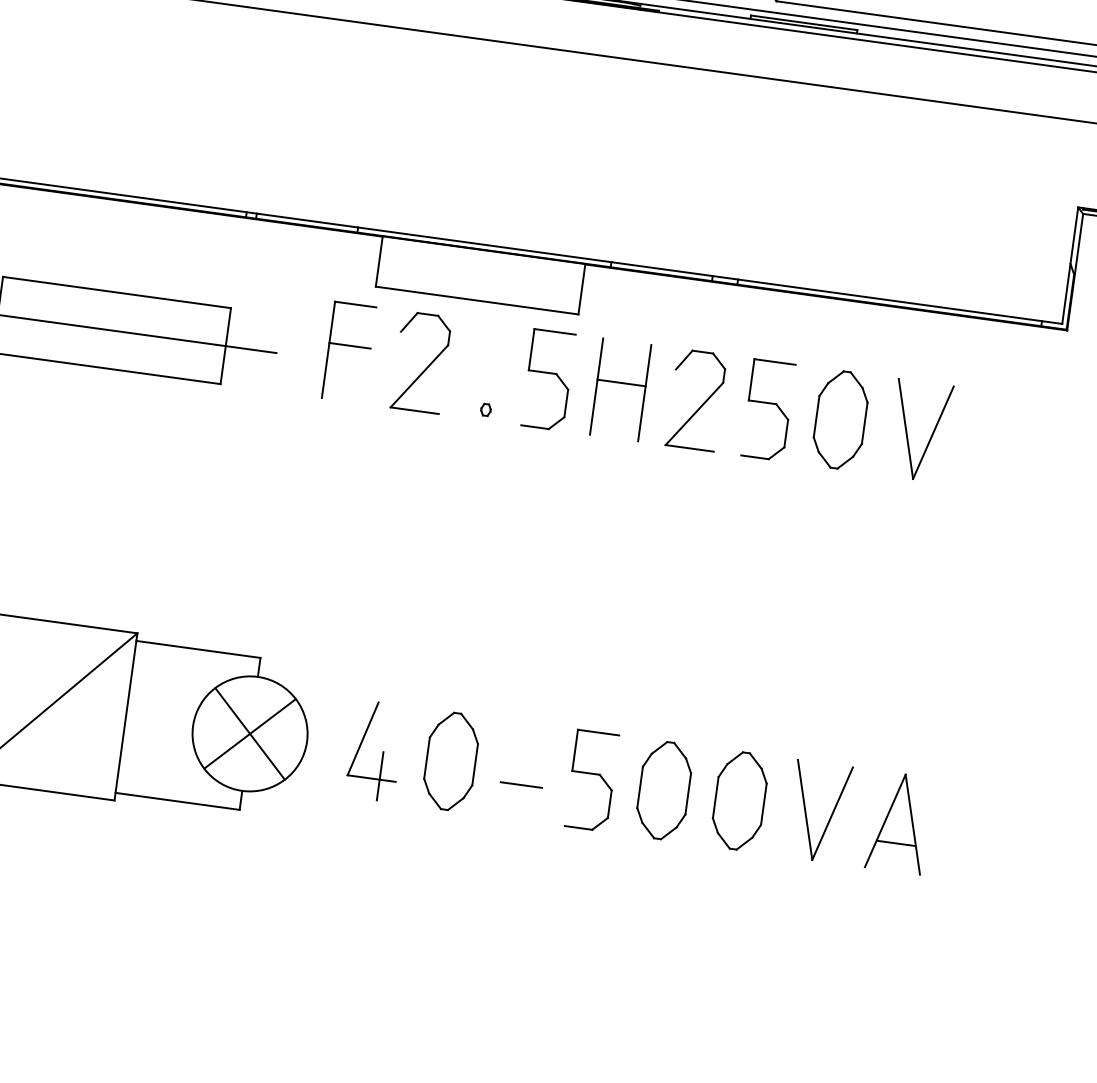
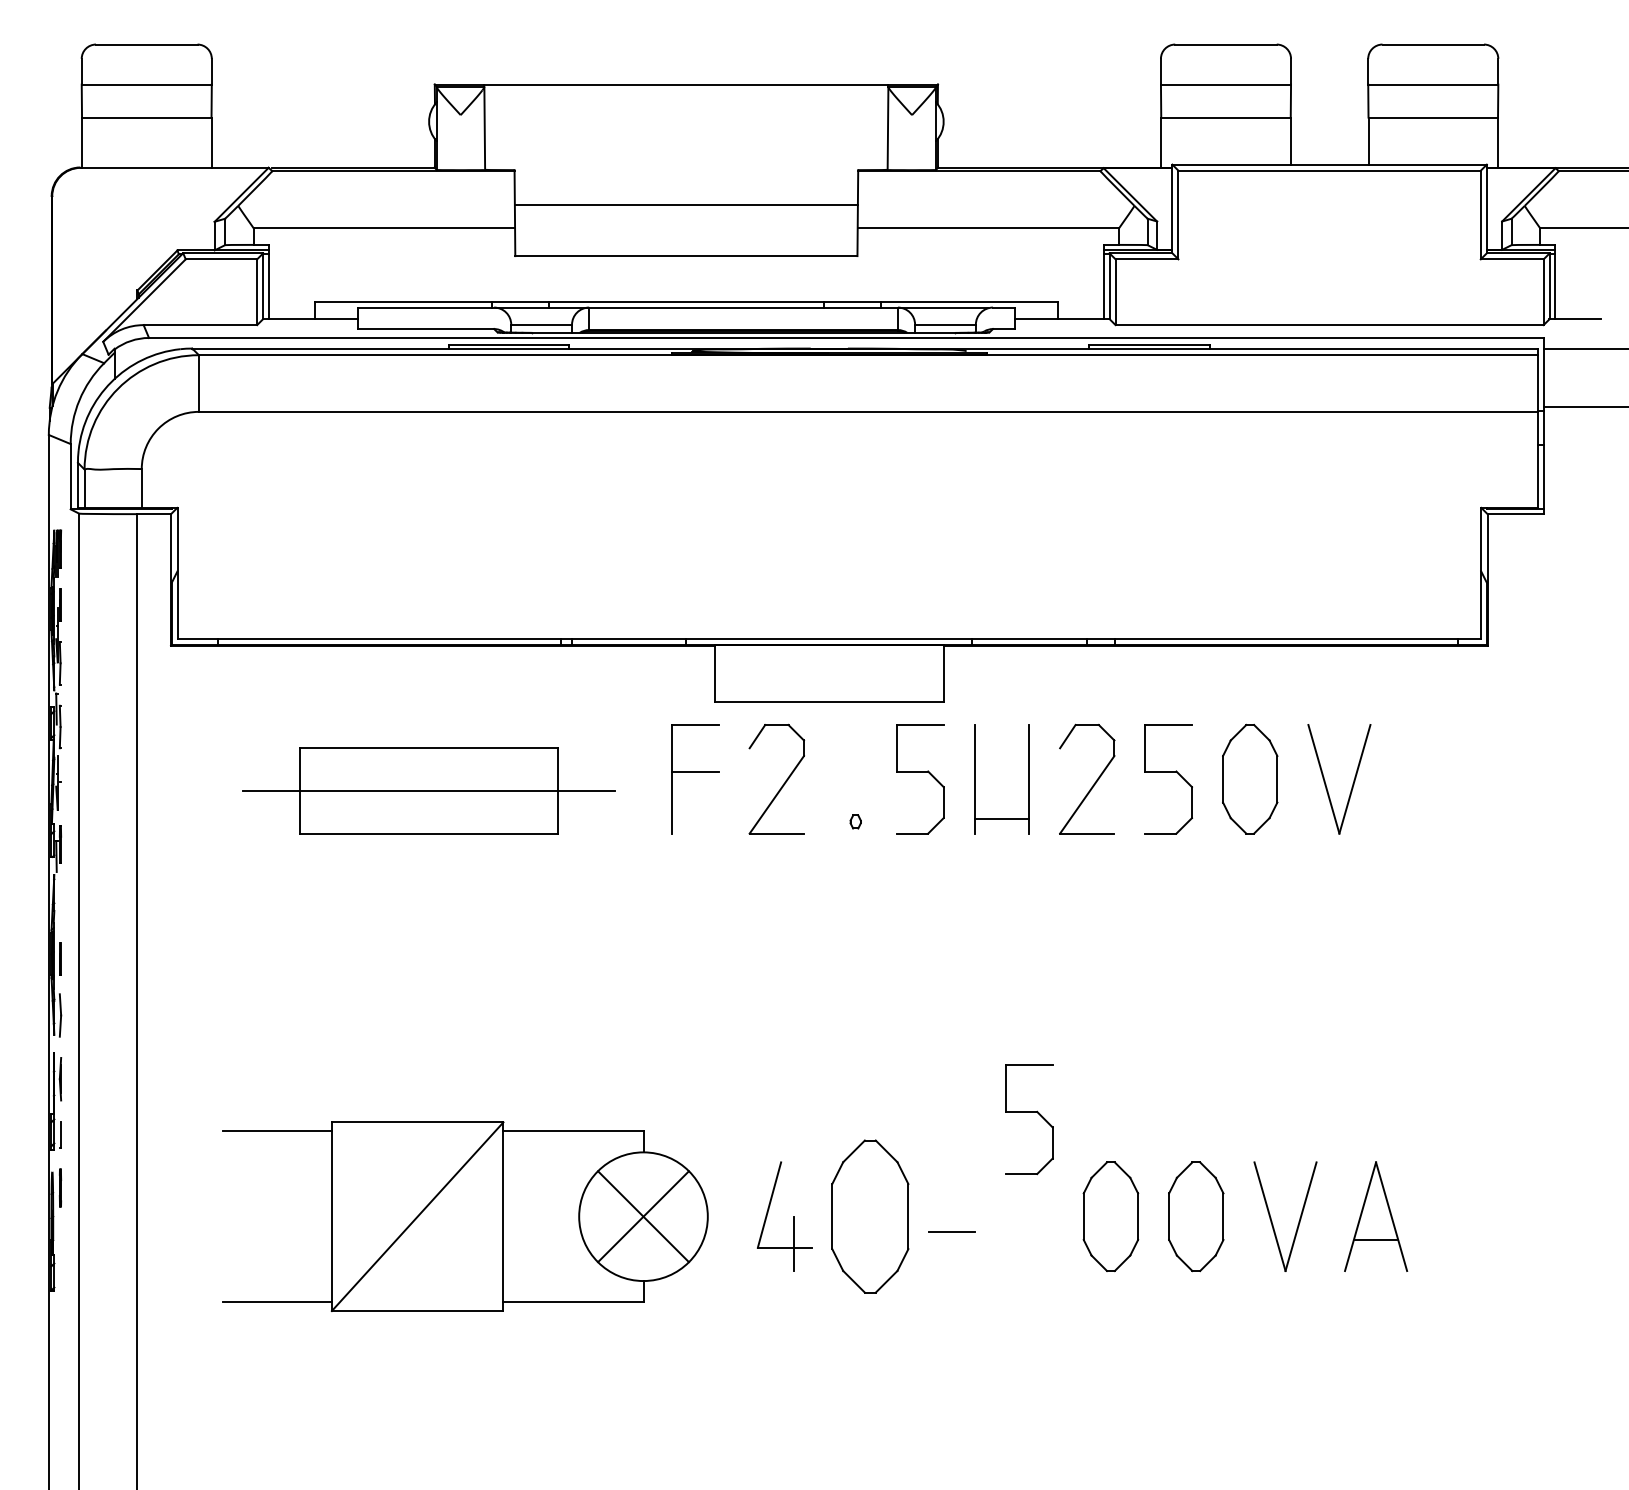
line: (621, 382) -> (1001, 818), moved
part: (451, 761) -> (870, 1216), size x1.4
part: (592, 774) -> (1029, 1112), moved

